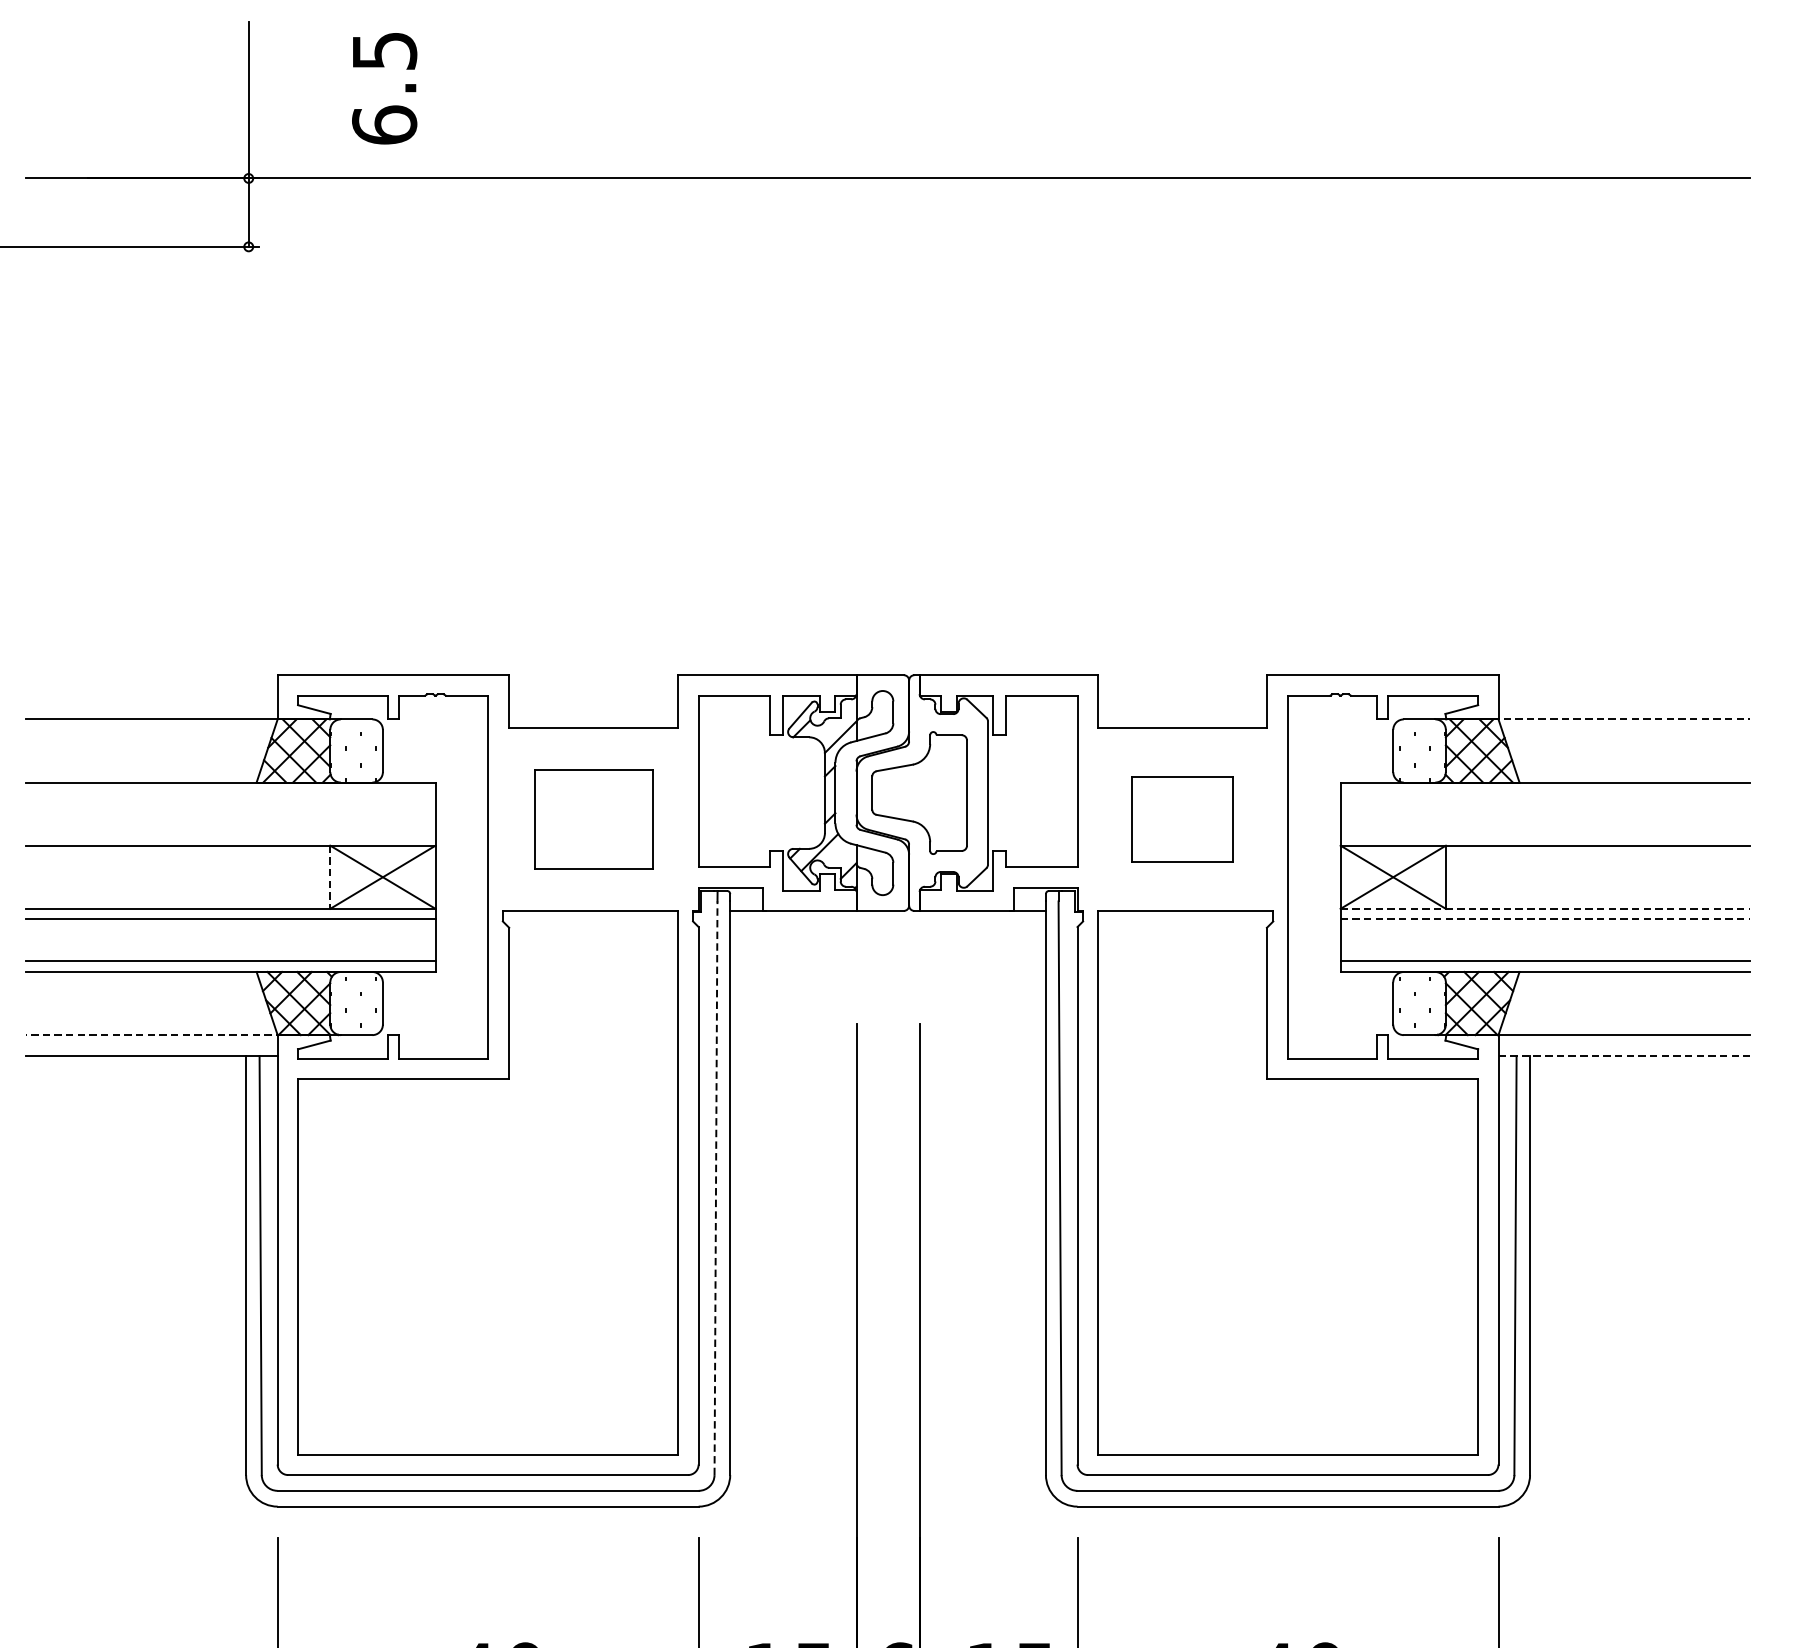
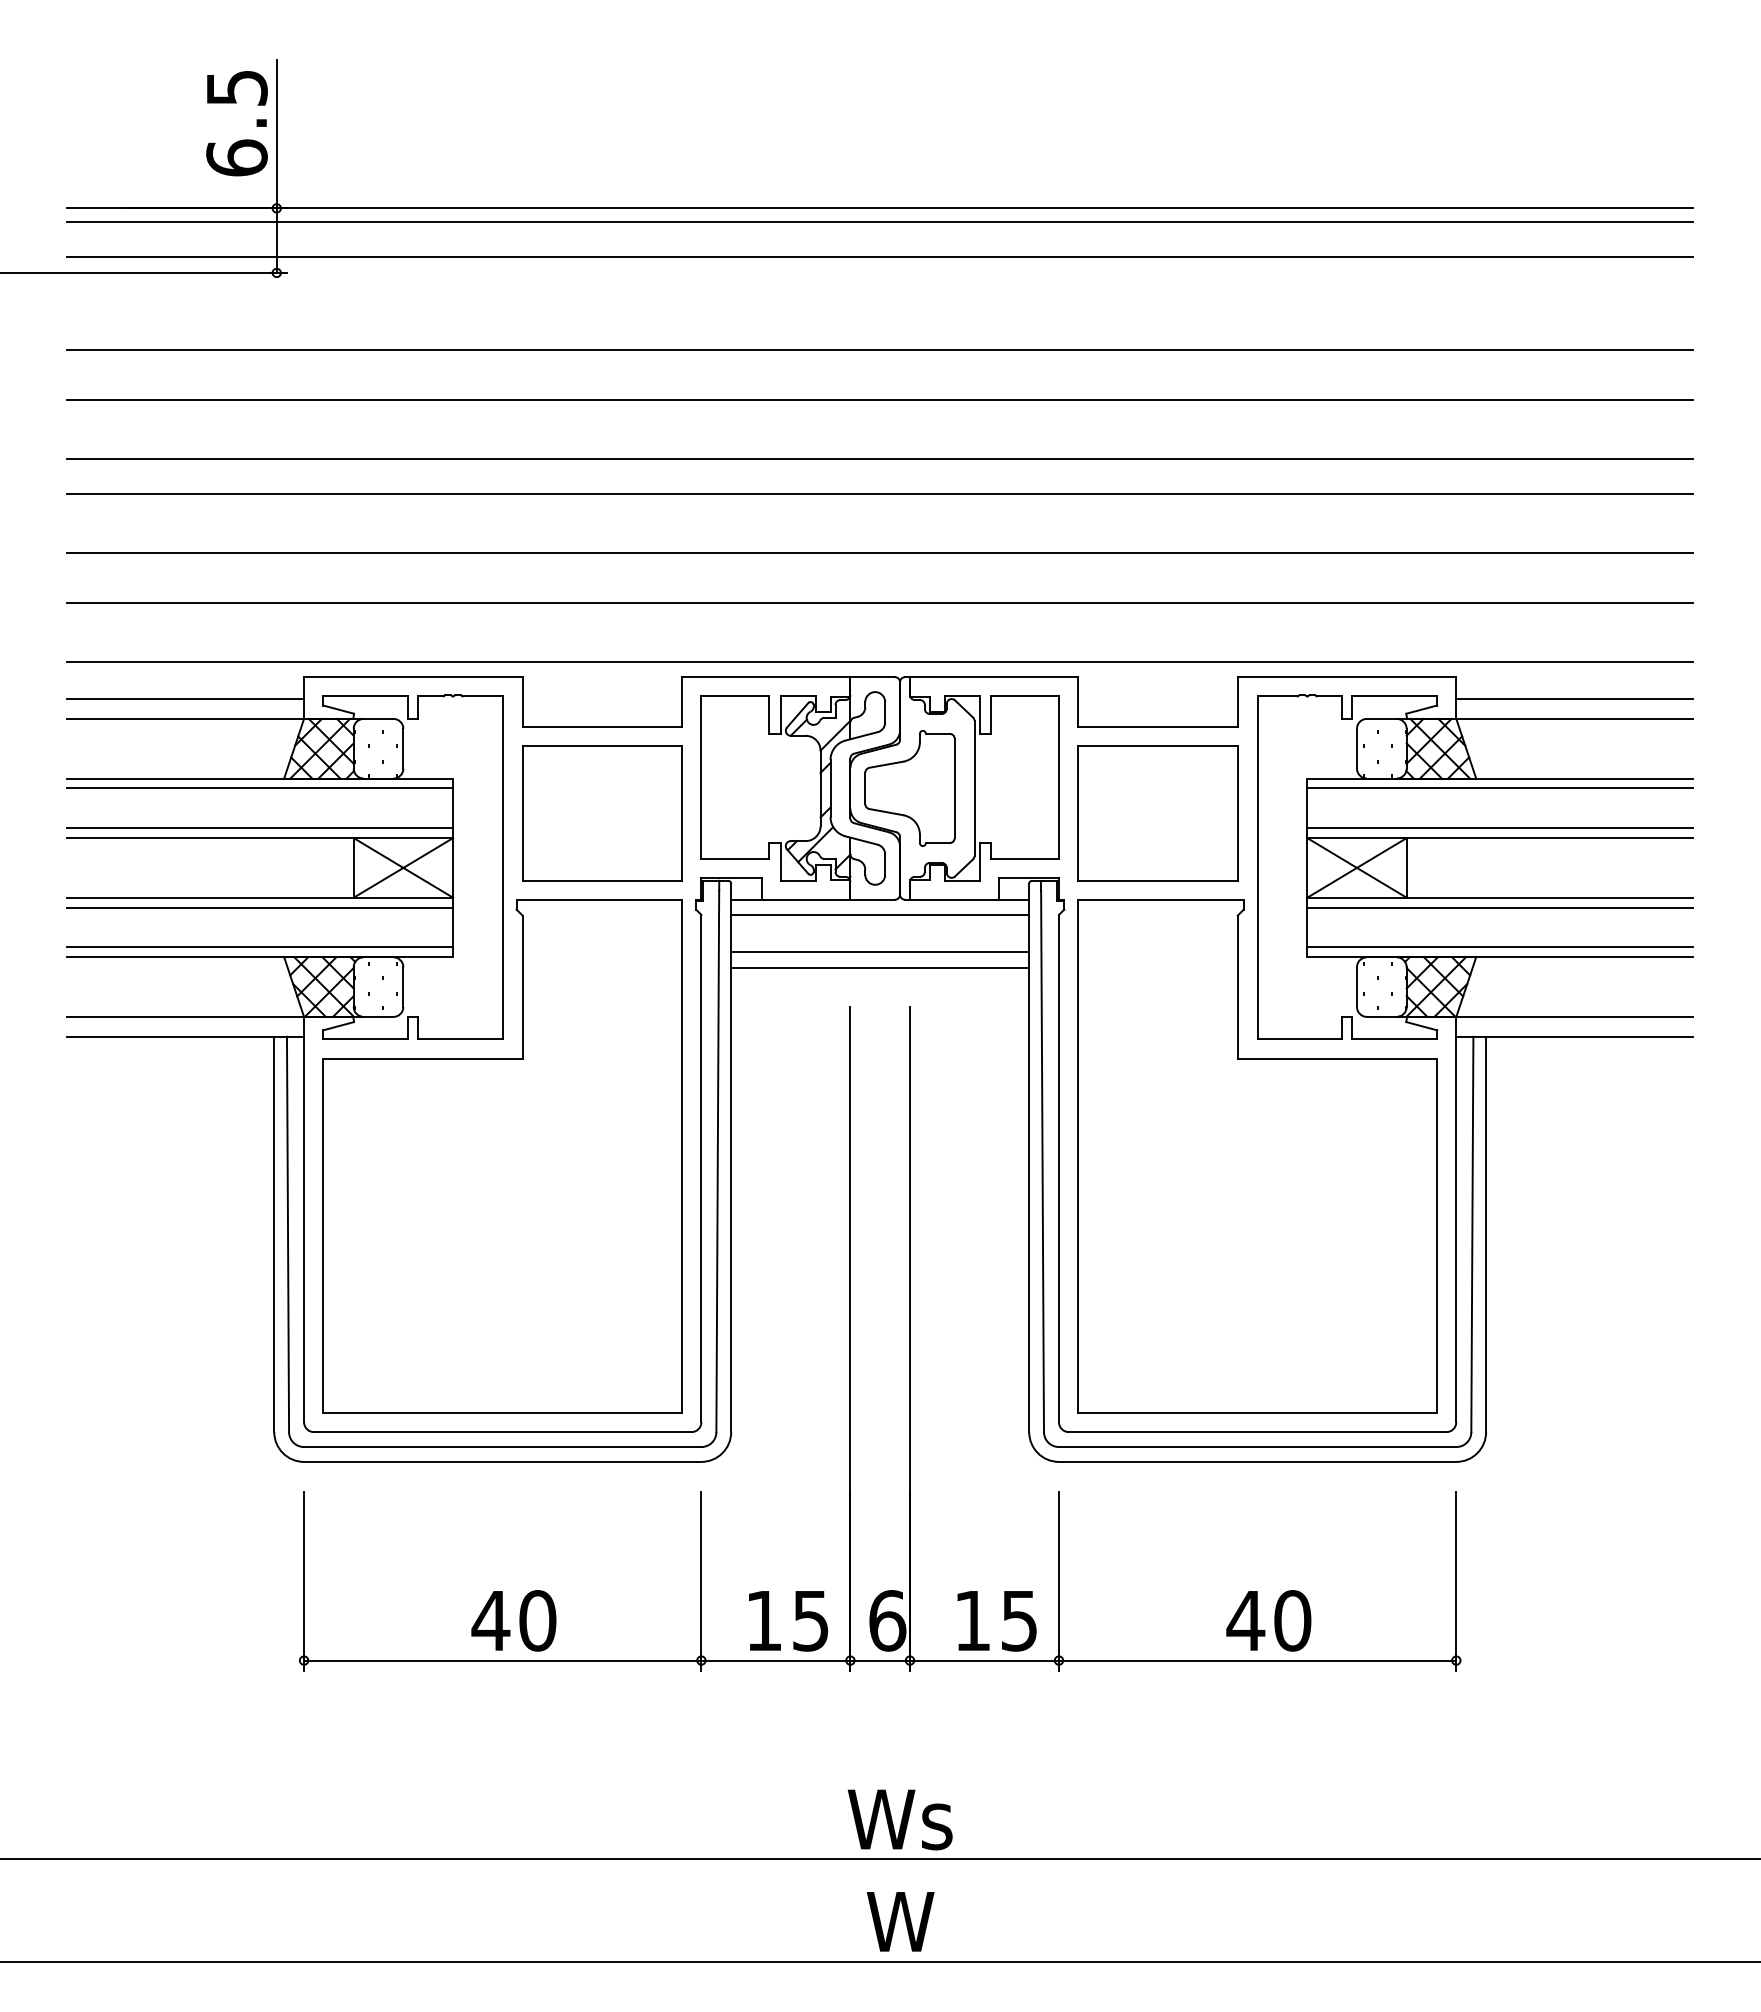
text: (384, 88) -> (236, 123), moved
line: (887, 193) -> (879, 222), added
line: (887, 230) -> (879, 257), added
line: (887, 329) -> (879, 350), added
line: (887, 382) -> (879, 400), added
line: (887, 444) -> (879, 459), added
line: (887, 480) -> (879, 493), added
line: (887, 544) -> (879, 553), added
line: (887, 596) -> (879, 602), added
line: (887, 659) -> (879, 662), added
line: (152, 698) -> (185, 699), added
line: (1623, 698) -> (1574, 699), added
line: (1620, 718) -> (1571, 718), dashed -> solid
line: (230, 793) -> (259, 788), added
line: (1545, 793) -> (1500, 788), added
part: (593, 819) -> (602, 813), size x1.43
part: (1181, 819) -> (1157, 813), size x1.67
line: (230, 835) -> (259, 828), added
line: (1545, 835) -> (1500, 828), added
line: (330, 876) -> (353, 867), dashed -> solid
line: (1545, 908) -> (1500, 897), dashed -> solid
line: (1545, 919) -> (1500, 907), dashed -> solid
line: (888, 926) -> (880, 914), added
line: (888, 966) -> (880, 952), added
line: (888, 983) -> (880, 968), added
line: (154, 1034) -> (187, 1016), dashed -> solid
line: (1623, 1055) -> (1574, 1036), dashed -> solid
line: (715, 1188) -> (717, 1161), dashed -> solid

